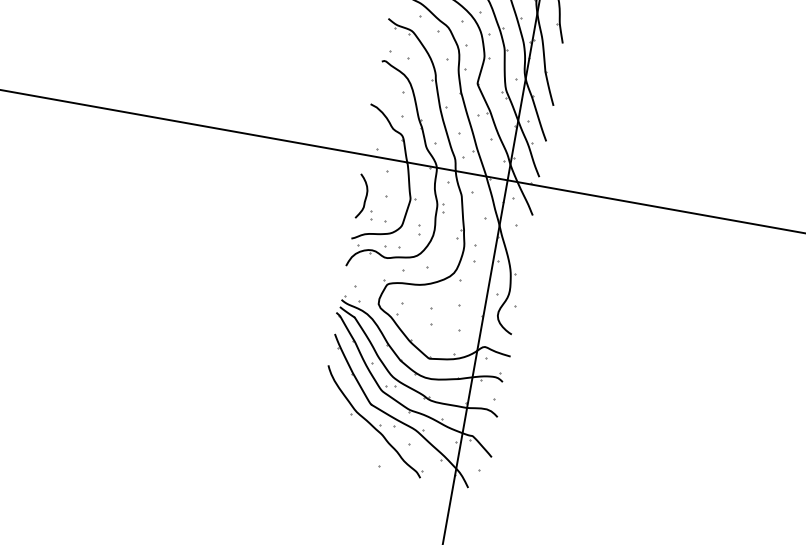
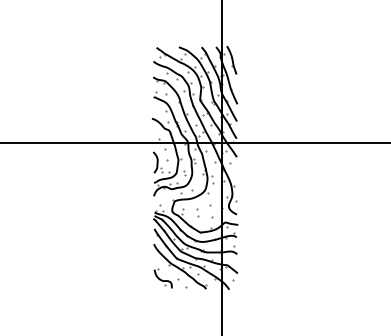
part: (341, 441) -> (166, 278), added

